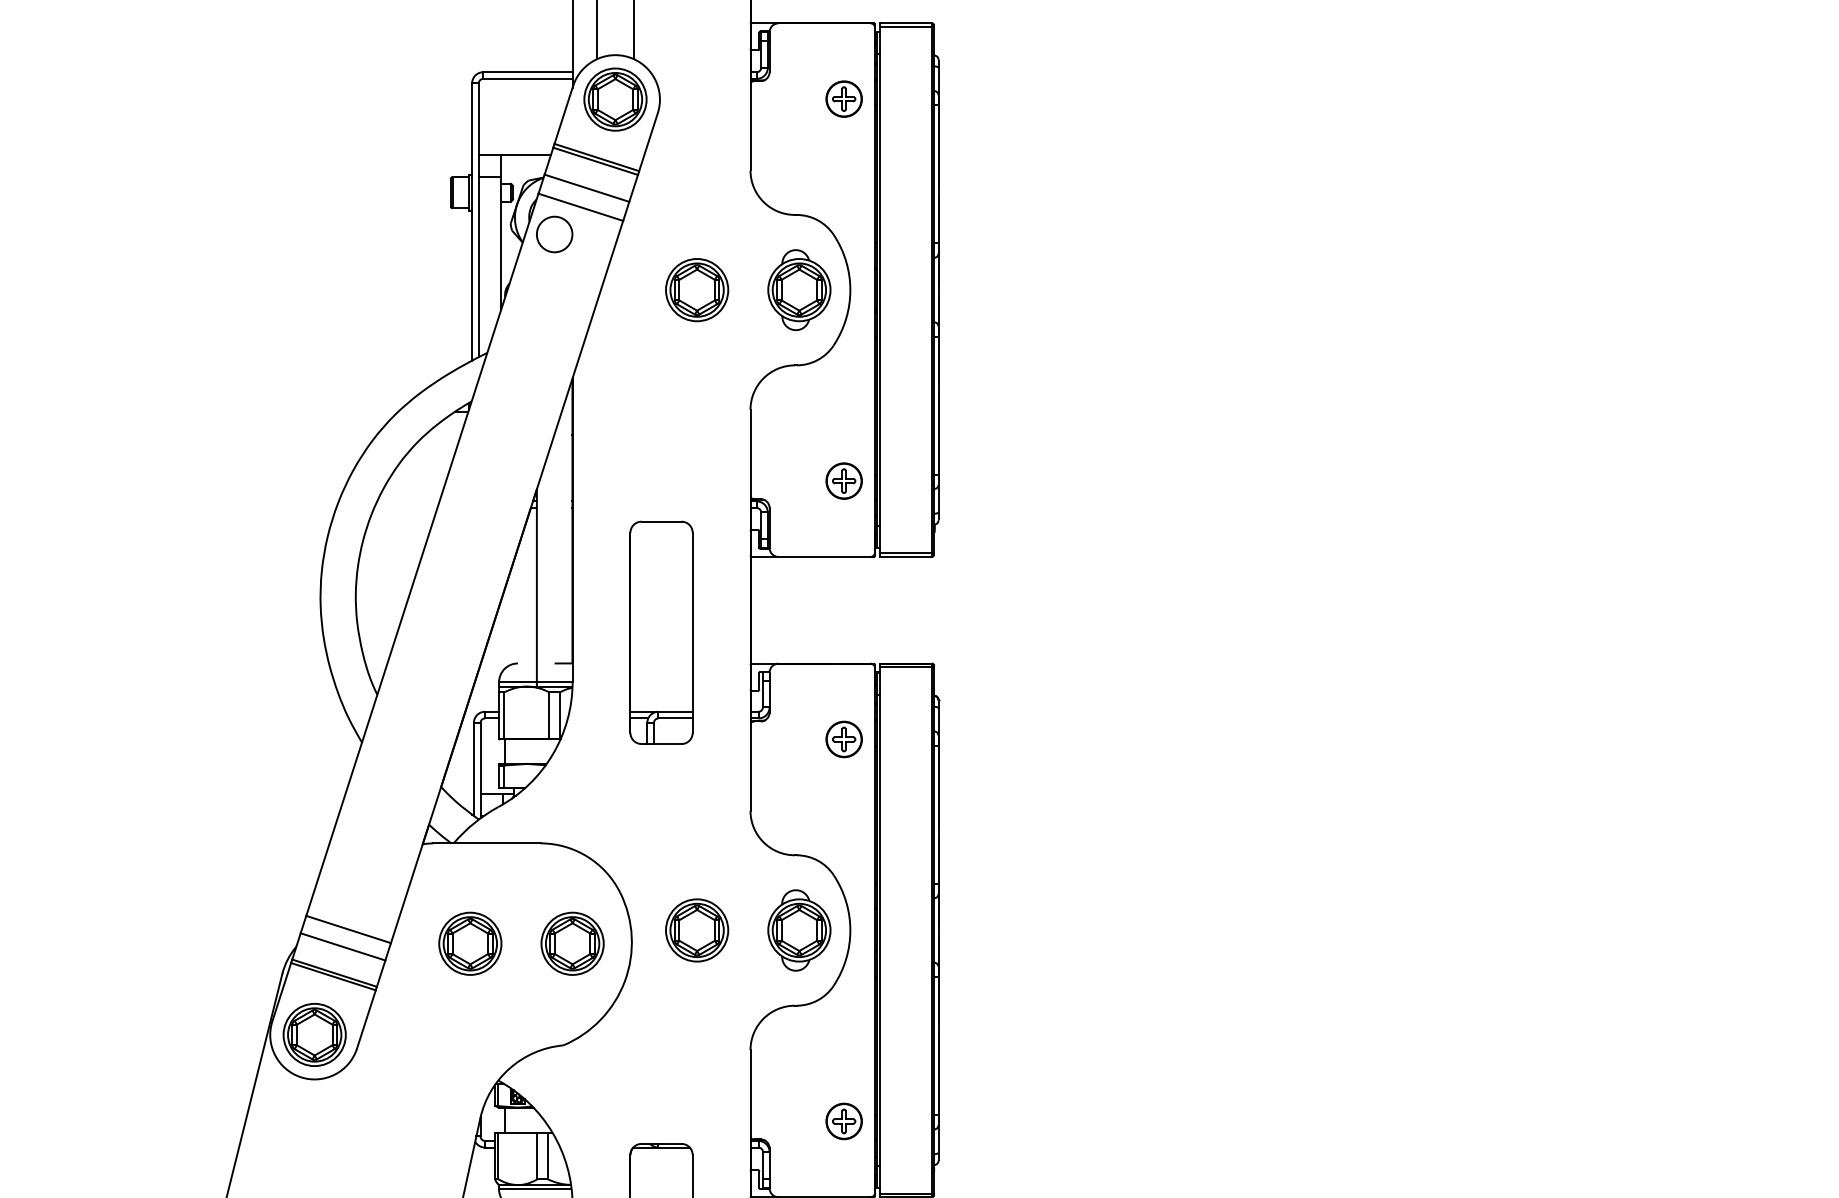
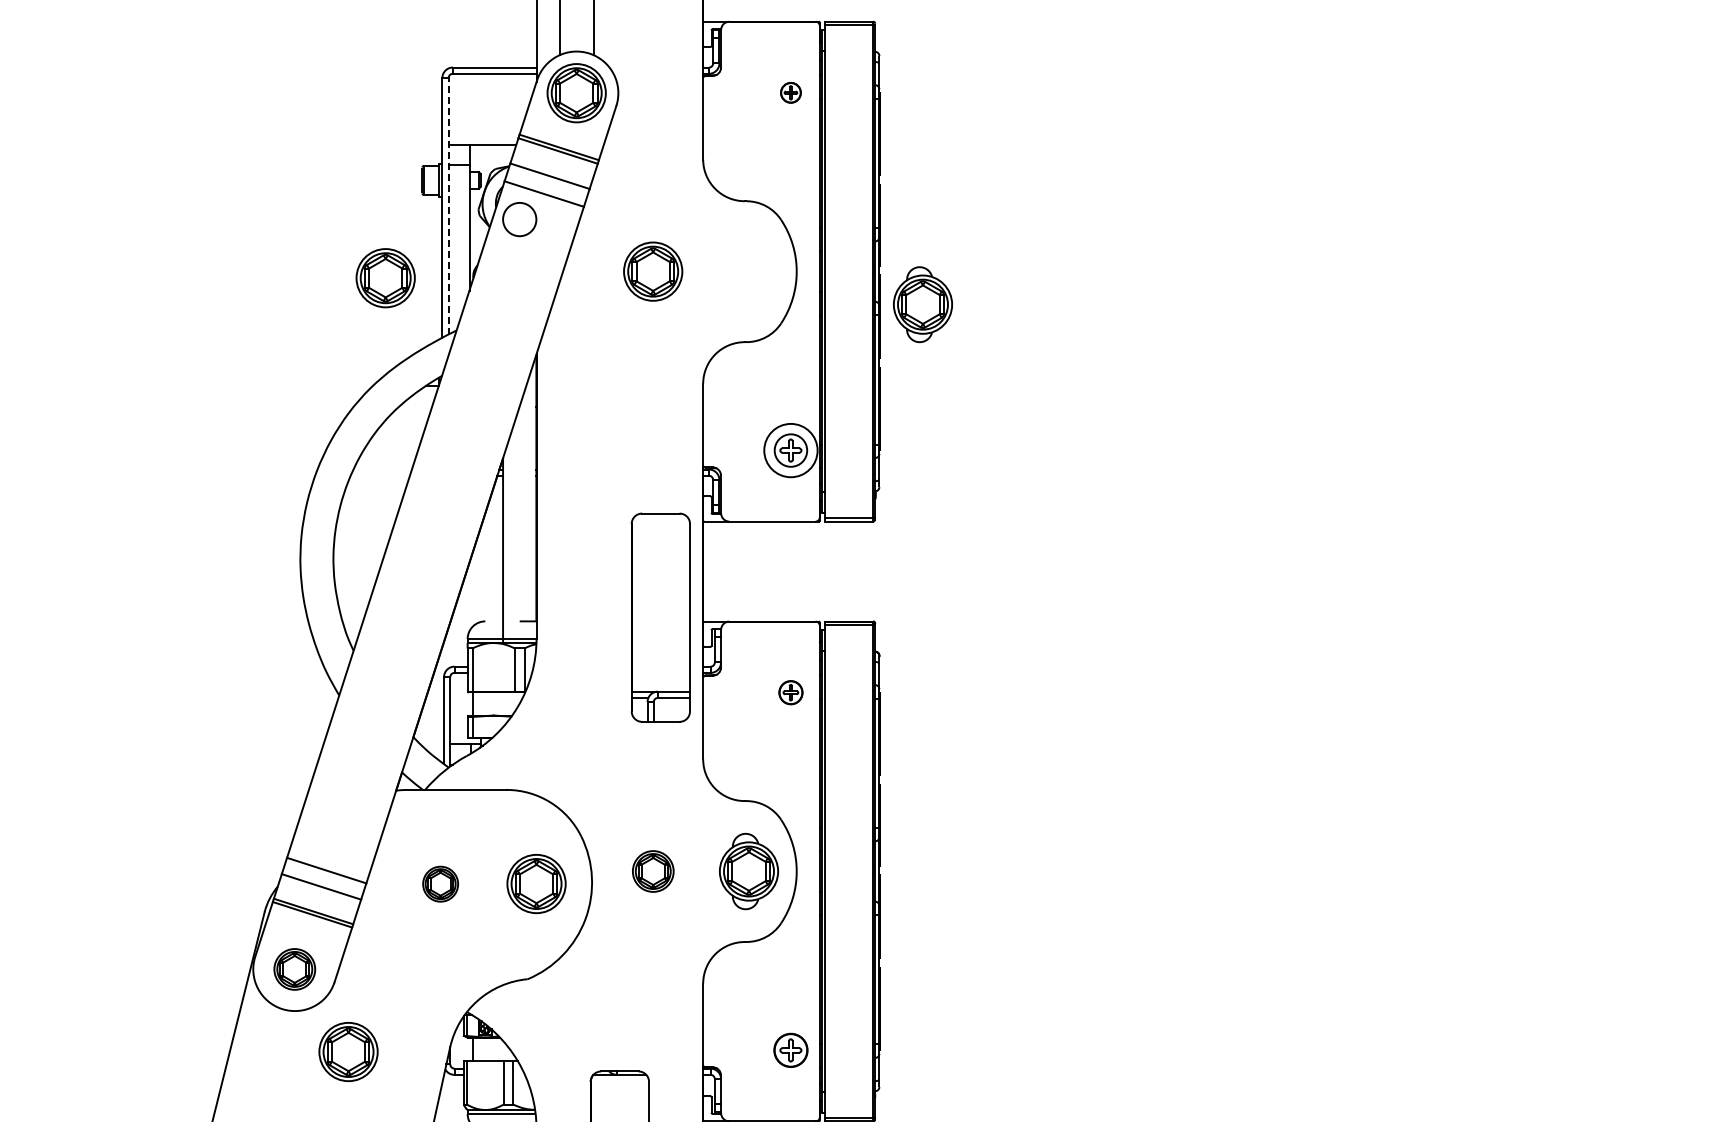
part: (843, 98) -> (790, 92), size x0.6
line: (478, 219) -> (448, 205), solid -> dashed
part: (798, 289) -> (922, 304), moved
part: (411, 297) -> (385, 278), added
circle: (843, 481) -> (790, 450), size x1.6
part: (661, 632) -> (660, 617), moved
part: (843, 739) -> (790, 692), size x0.7
part: (697, 930) -> (653, 871), size x0.7
part: (470, 944) -> (440, 884), size x0.6
part: (314, 1035) -> (294, 969), size x0.7
part: (371, 1123) -> (348, 1052), added

